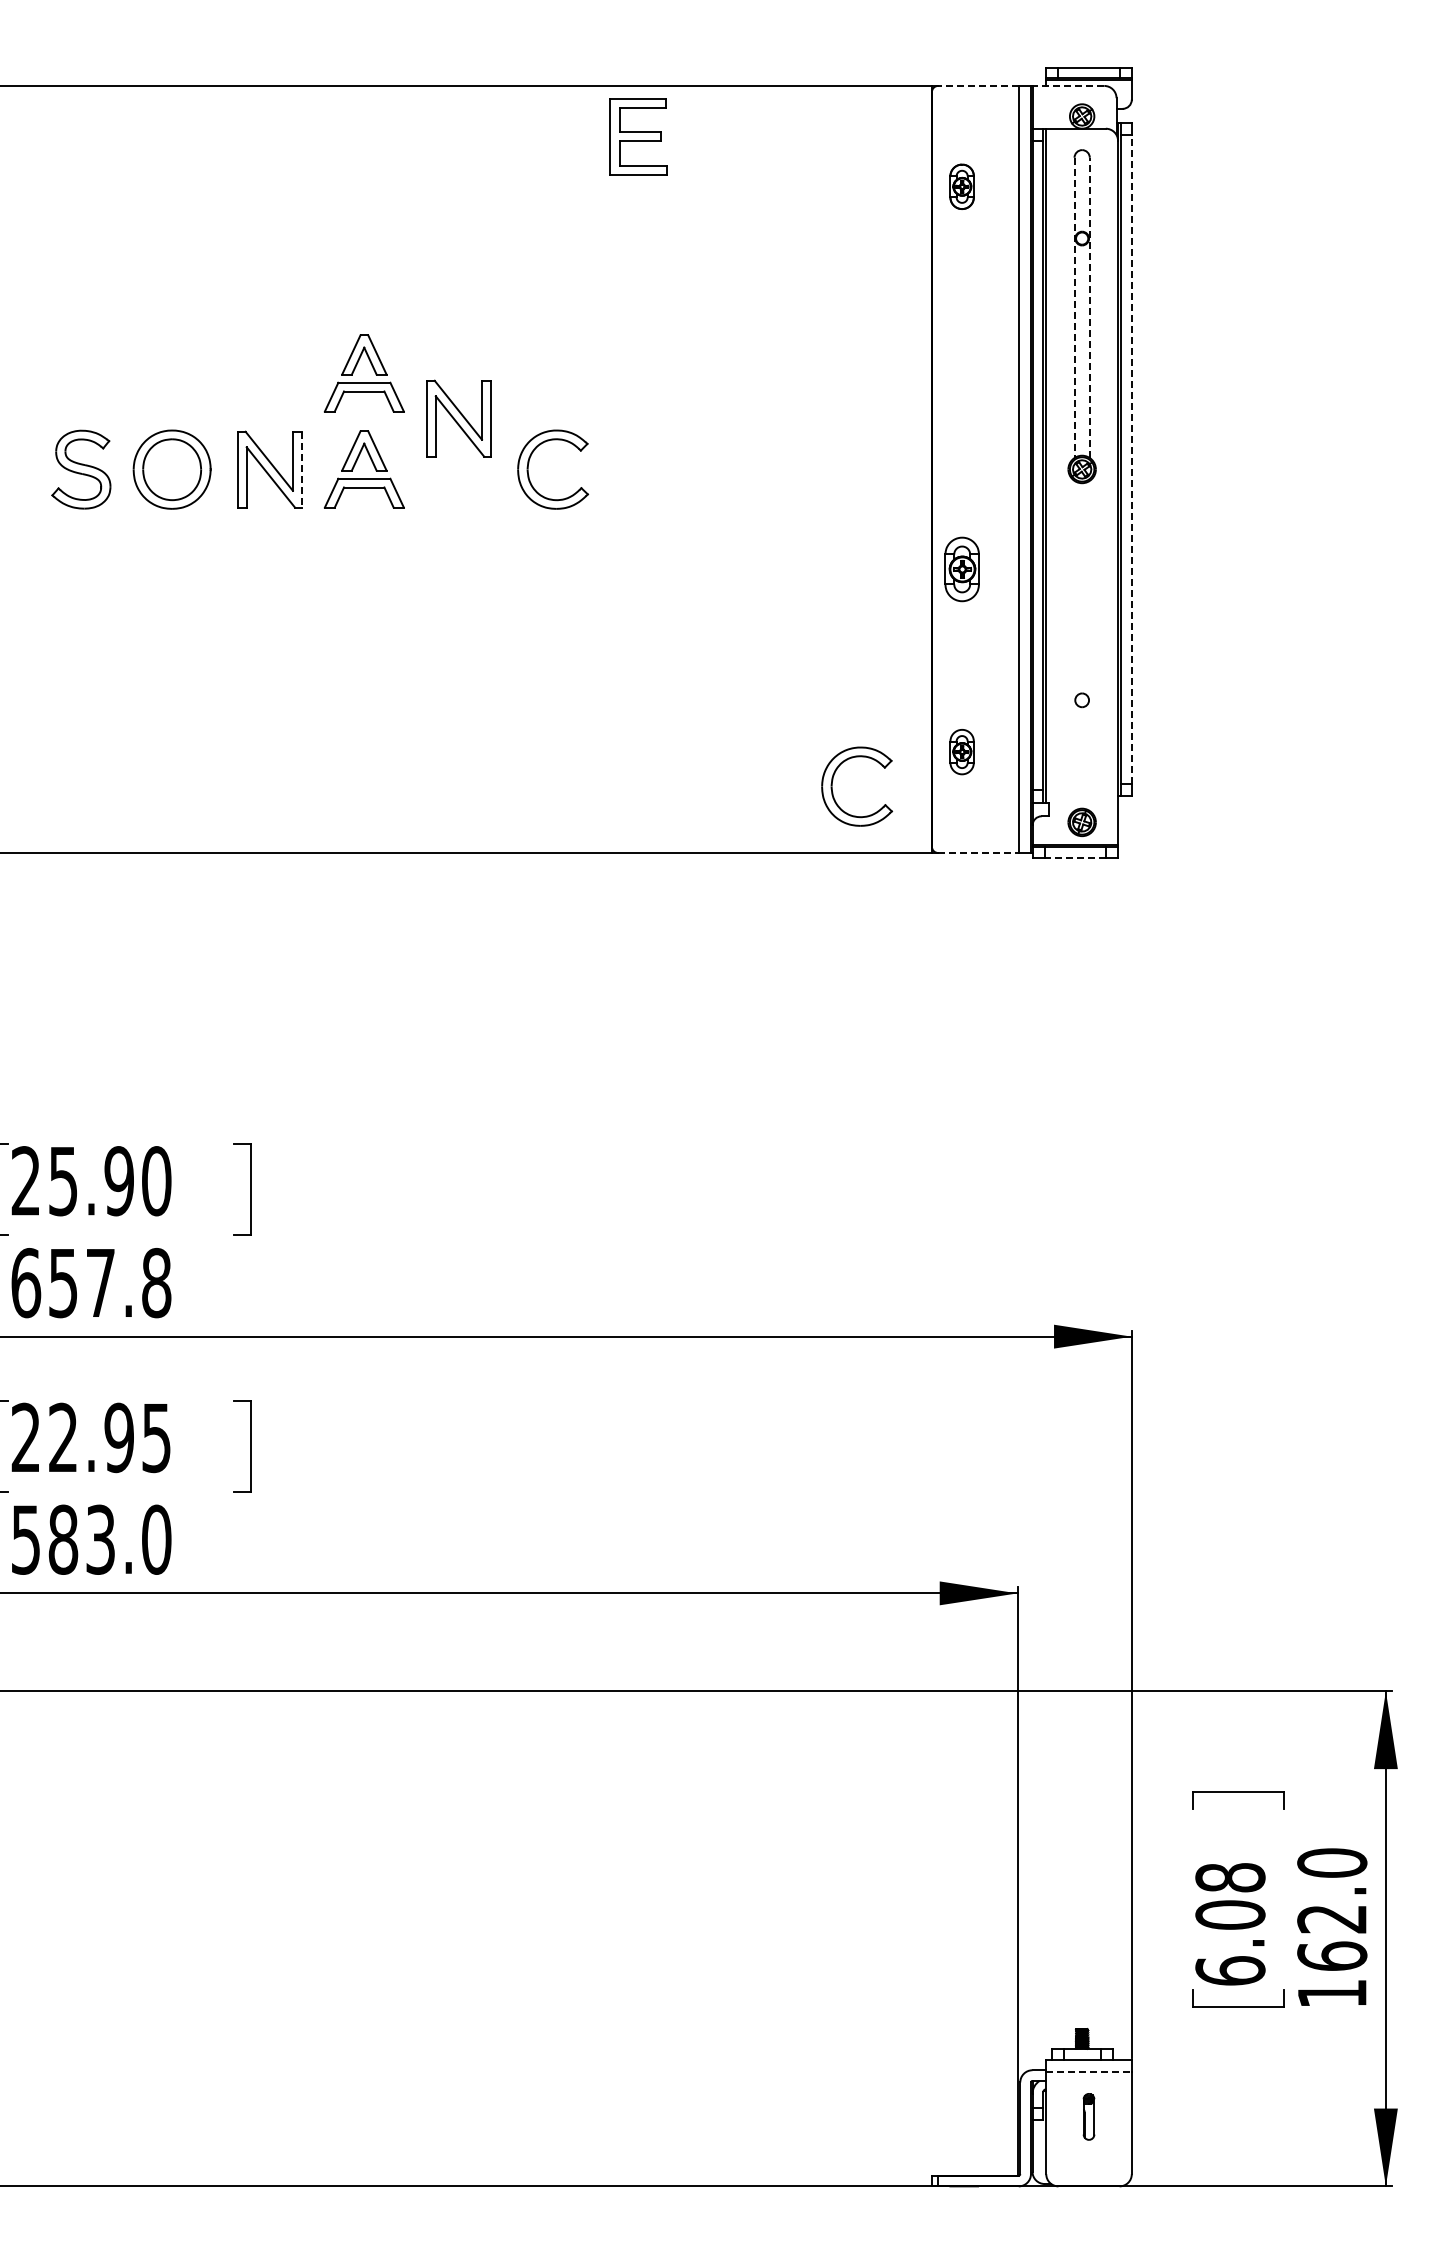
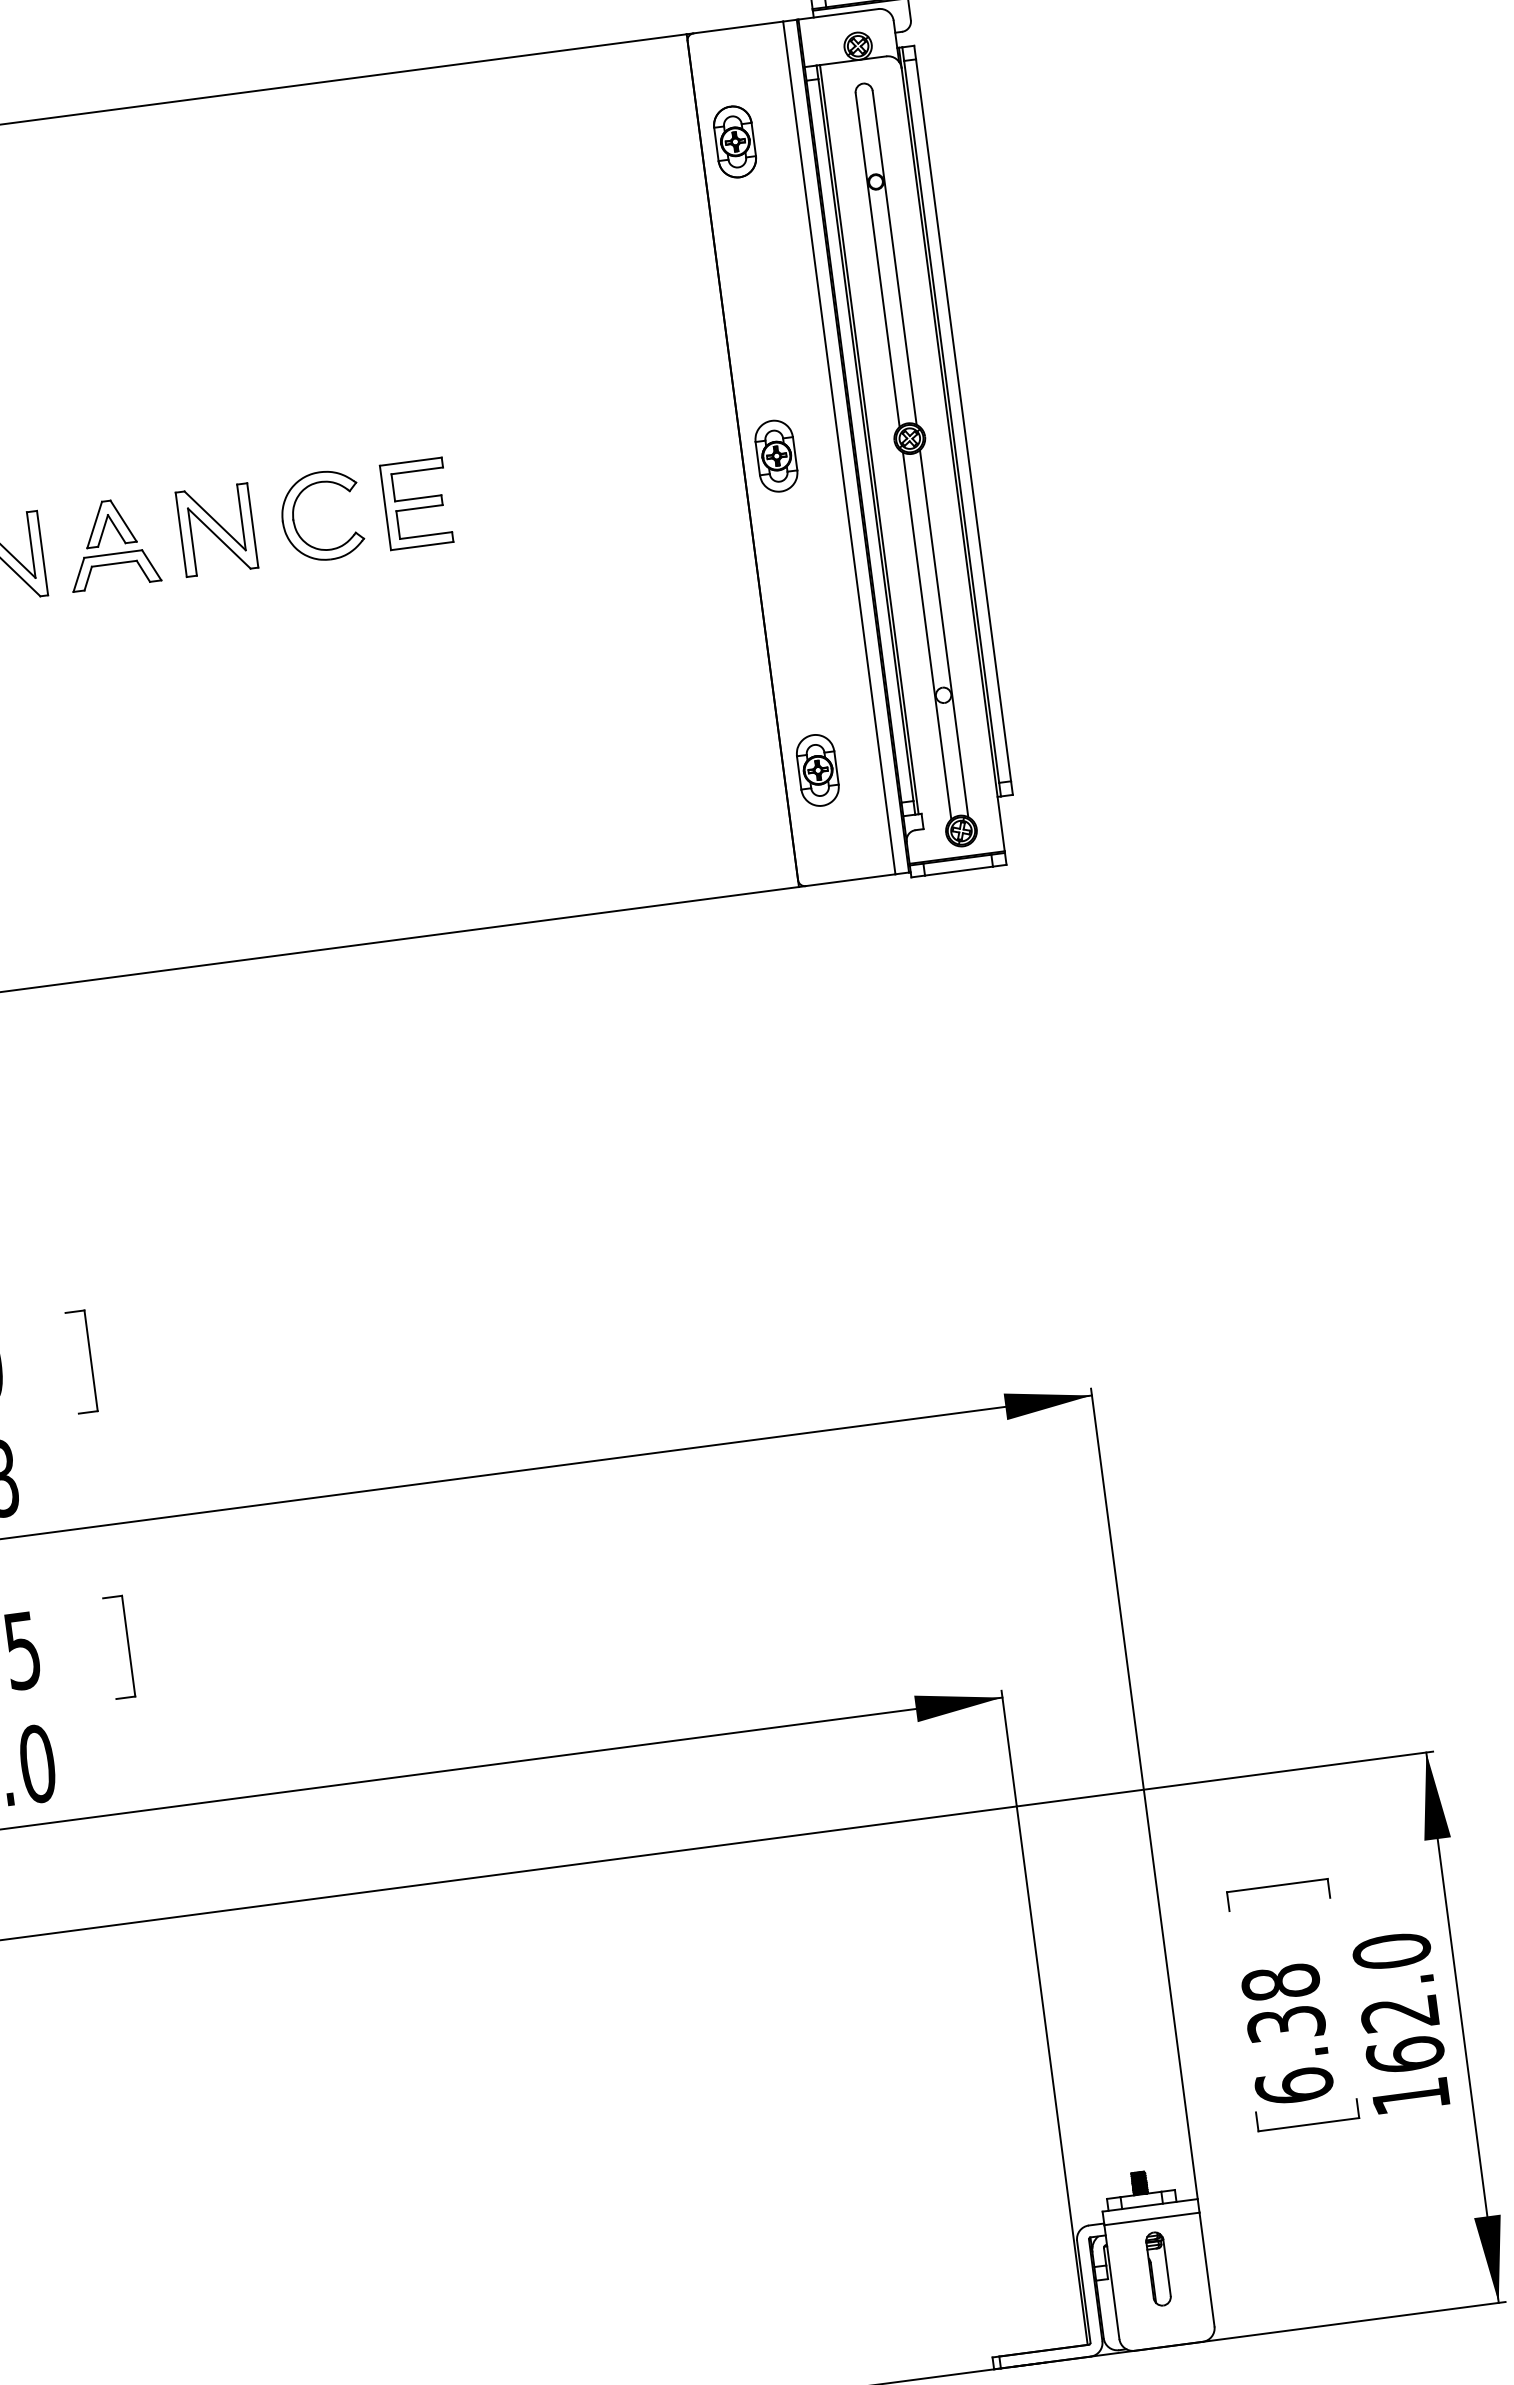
line: (977, 85) -> (737, 27), dashed -> solid
line: (1068, 85) -> (838, 13), dashed -> solid
part: (638, 136) -> (416, 503), moved
part: (961, 186) -> (734, 141), size x1.43
line: (1089, 307) -> (894, 257), dashed -> solid
line: (1074, 308) -> (877, 260), dashed -> solid
part: (355, 369) -> (87, 433), removed
part: (458, 418) -> (216, 529), moved
line: (1131, 459) -> (963, 420), dashed -> solid
line: (302, 469) -> (43, 552), dashed -> solid
part: (961, 569) -> (775, 456), moved
line: (1074, 645) -> (927, 635), added
line: (1089, 645) -> (943, 633), added
part: (961, 751) -> (816, 769), size x1.43
part: (833, 780) -> (678, 820), removed
line: (978, 852) -> (850, 879), dashed -> solid
line: (1075, 857) -> (959, 871), dashed -> solid
text: (1230, 1914) -> (1286, 2023), 6.08 -> 6.38
line: (1089, 2071) -> (1152, 2218), dashed -> solid
part: (1088, 2116) -> (1157, 2268), size x1.43

